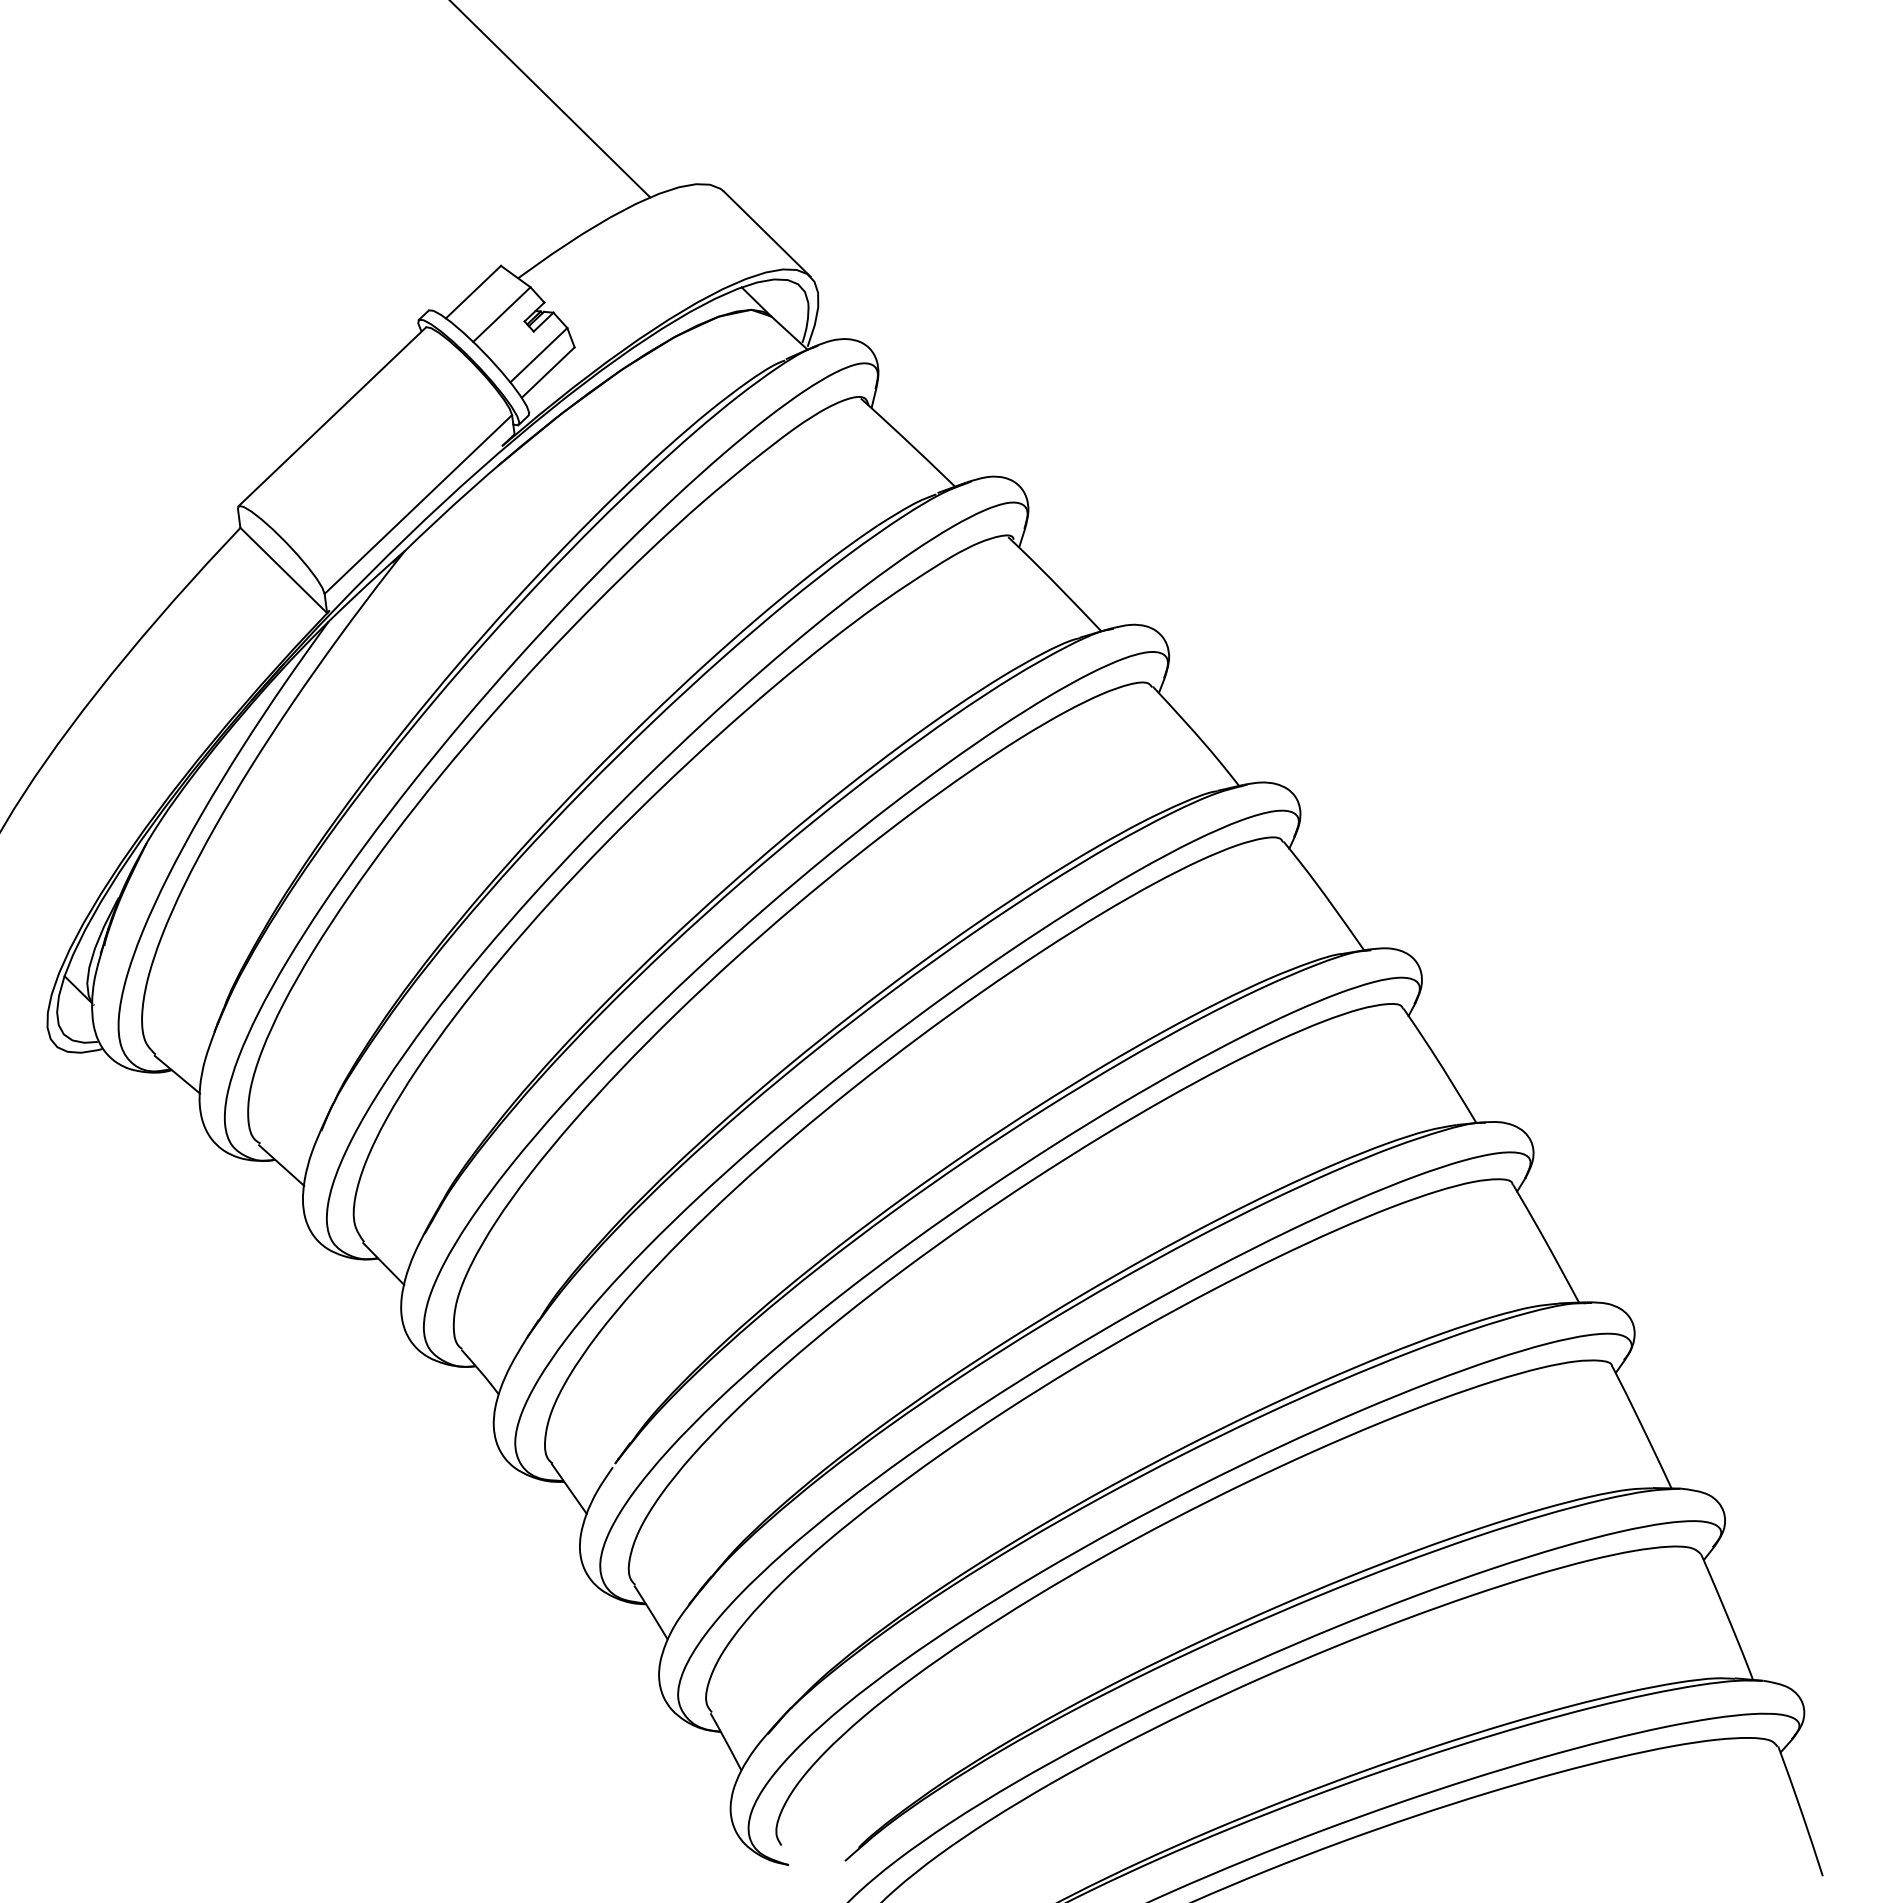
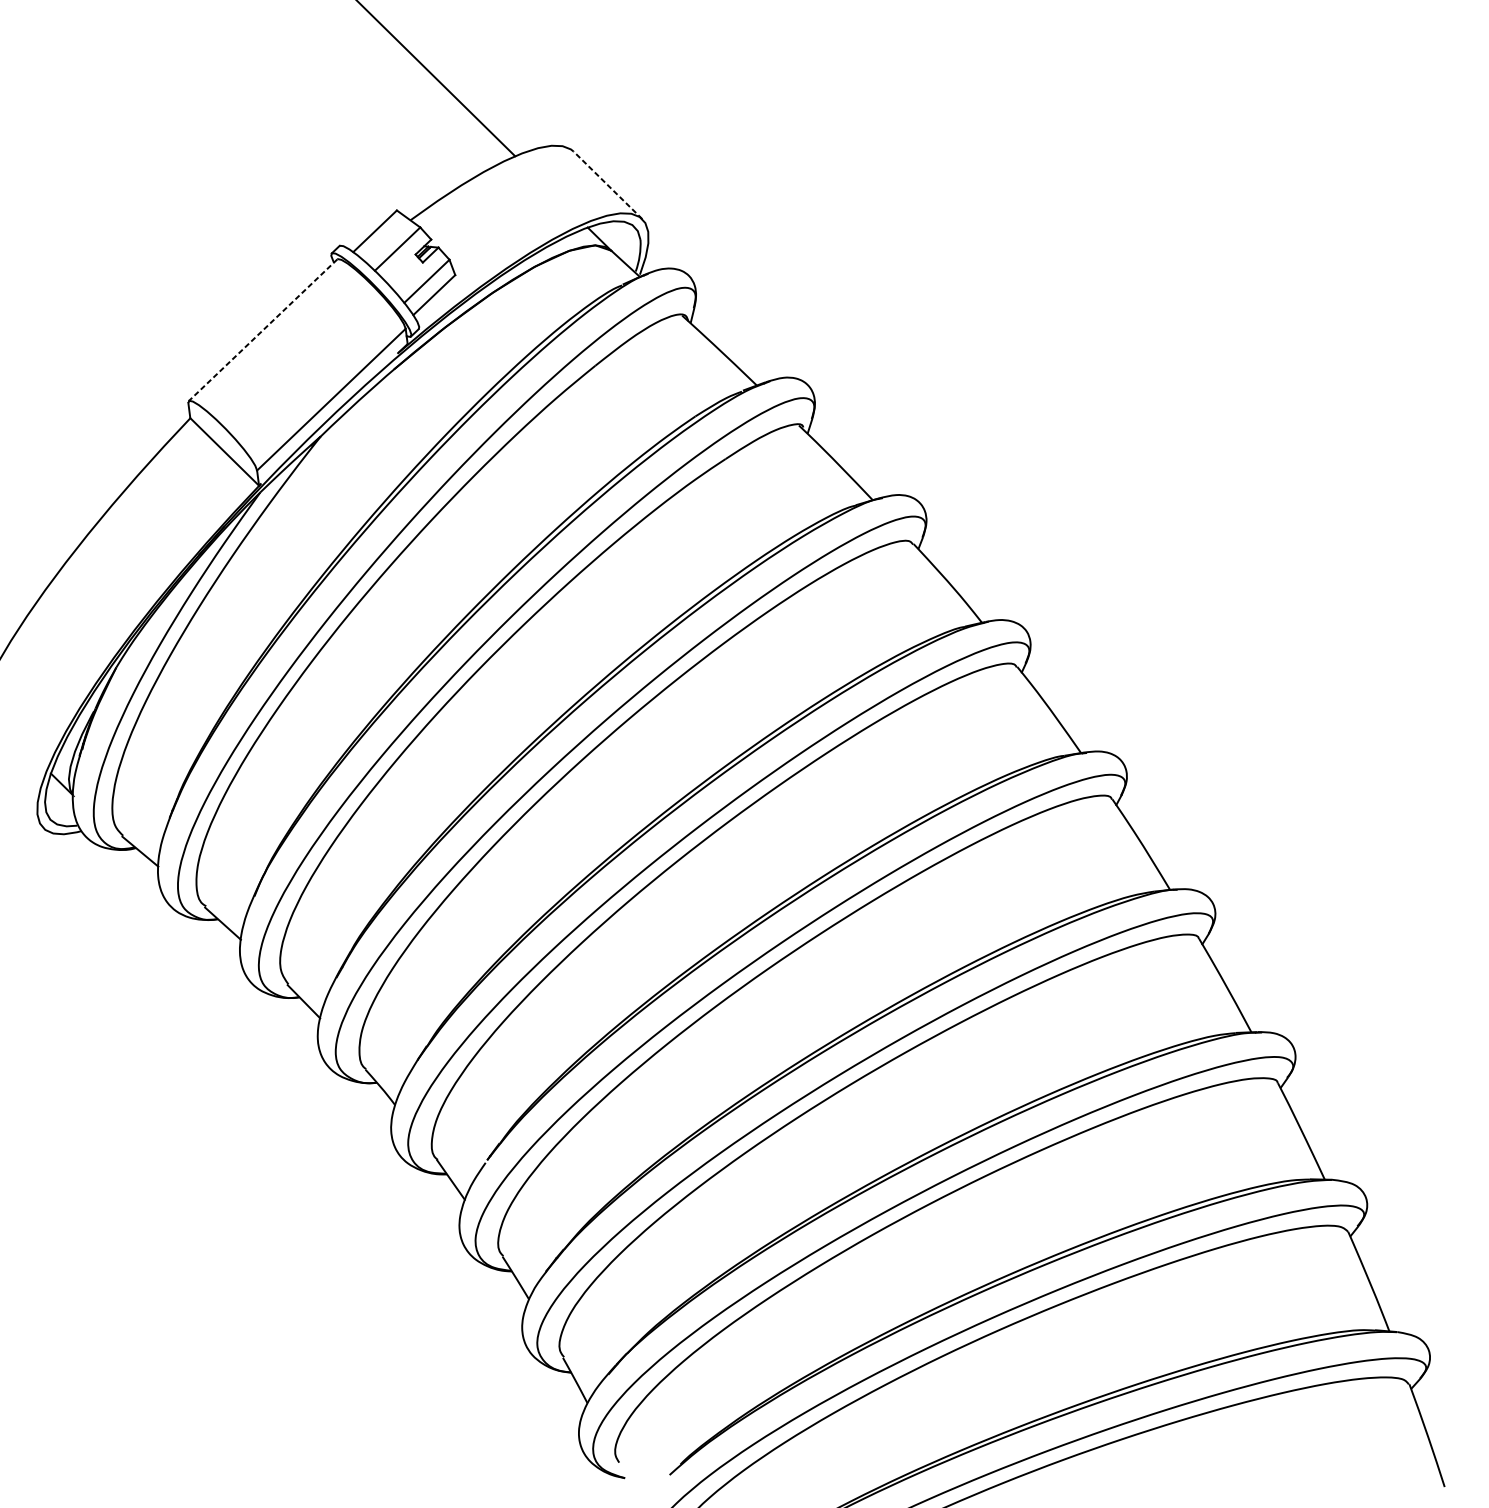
line: (767, 234) -> (608, 185), solid -> dashed
line: (332, 416) -> (263, 329), solid -> dashed

